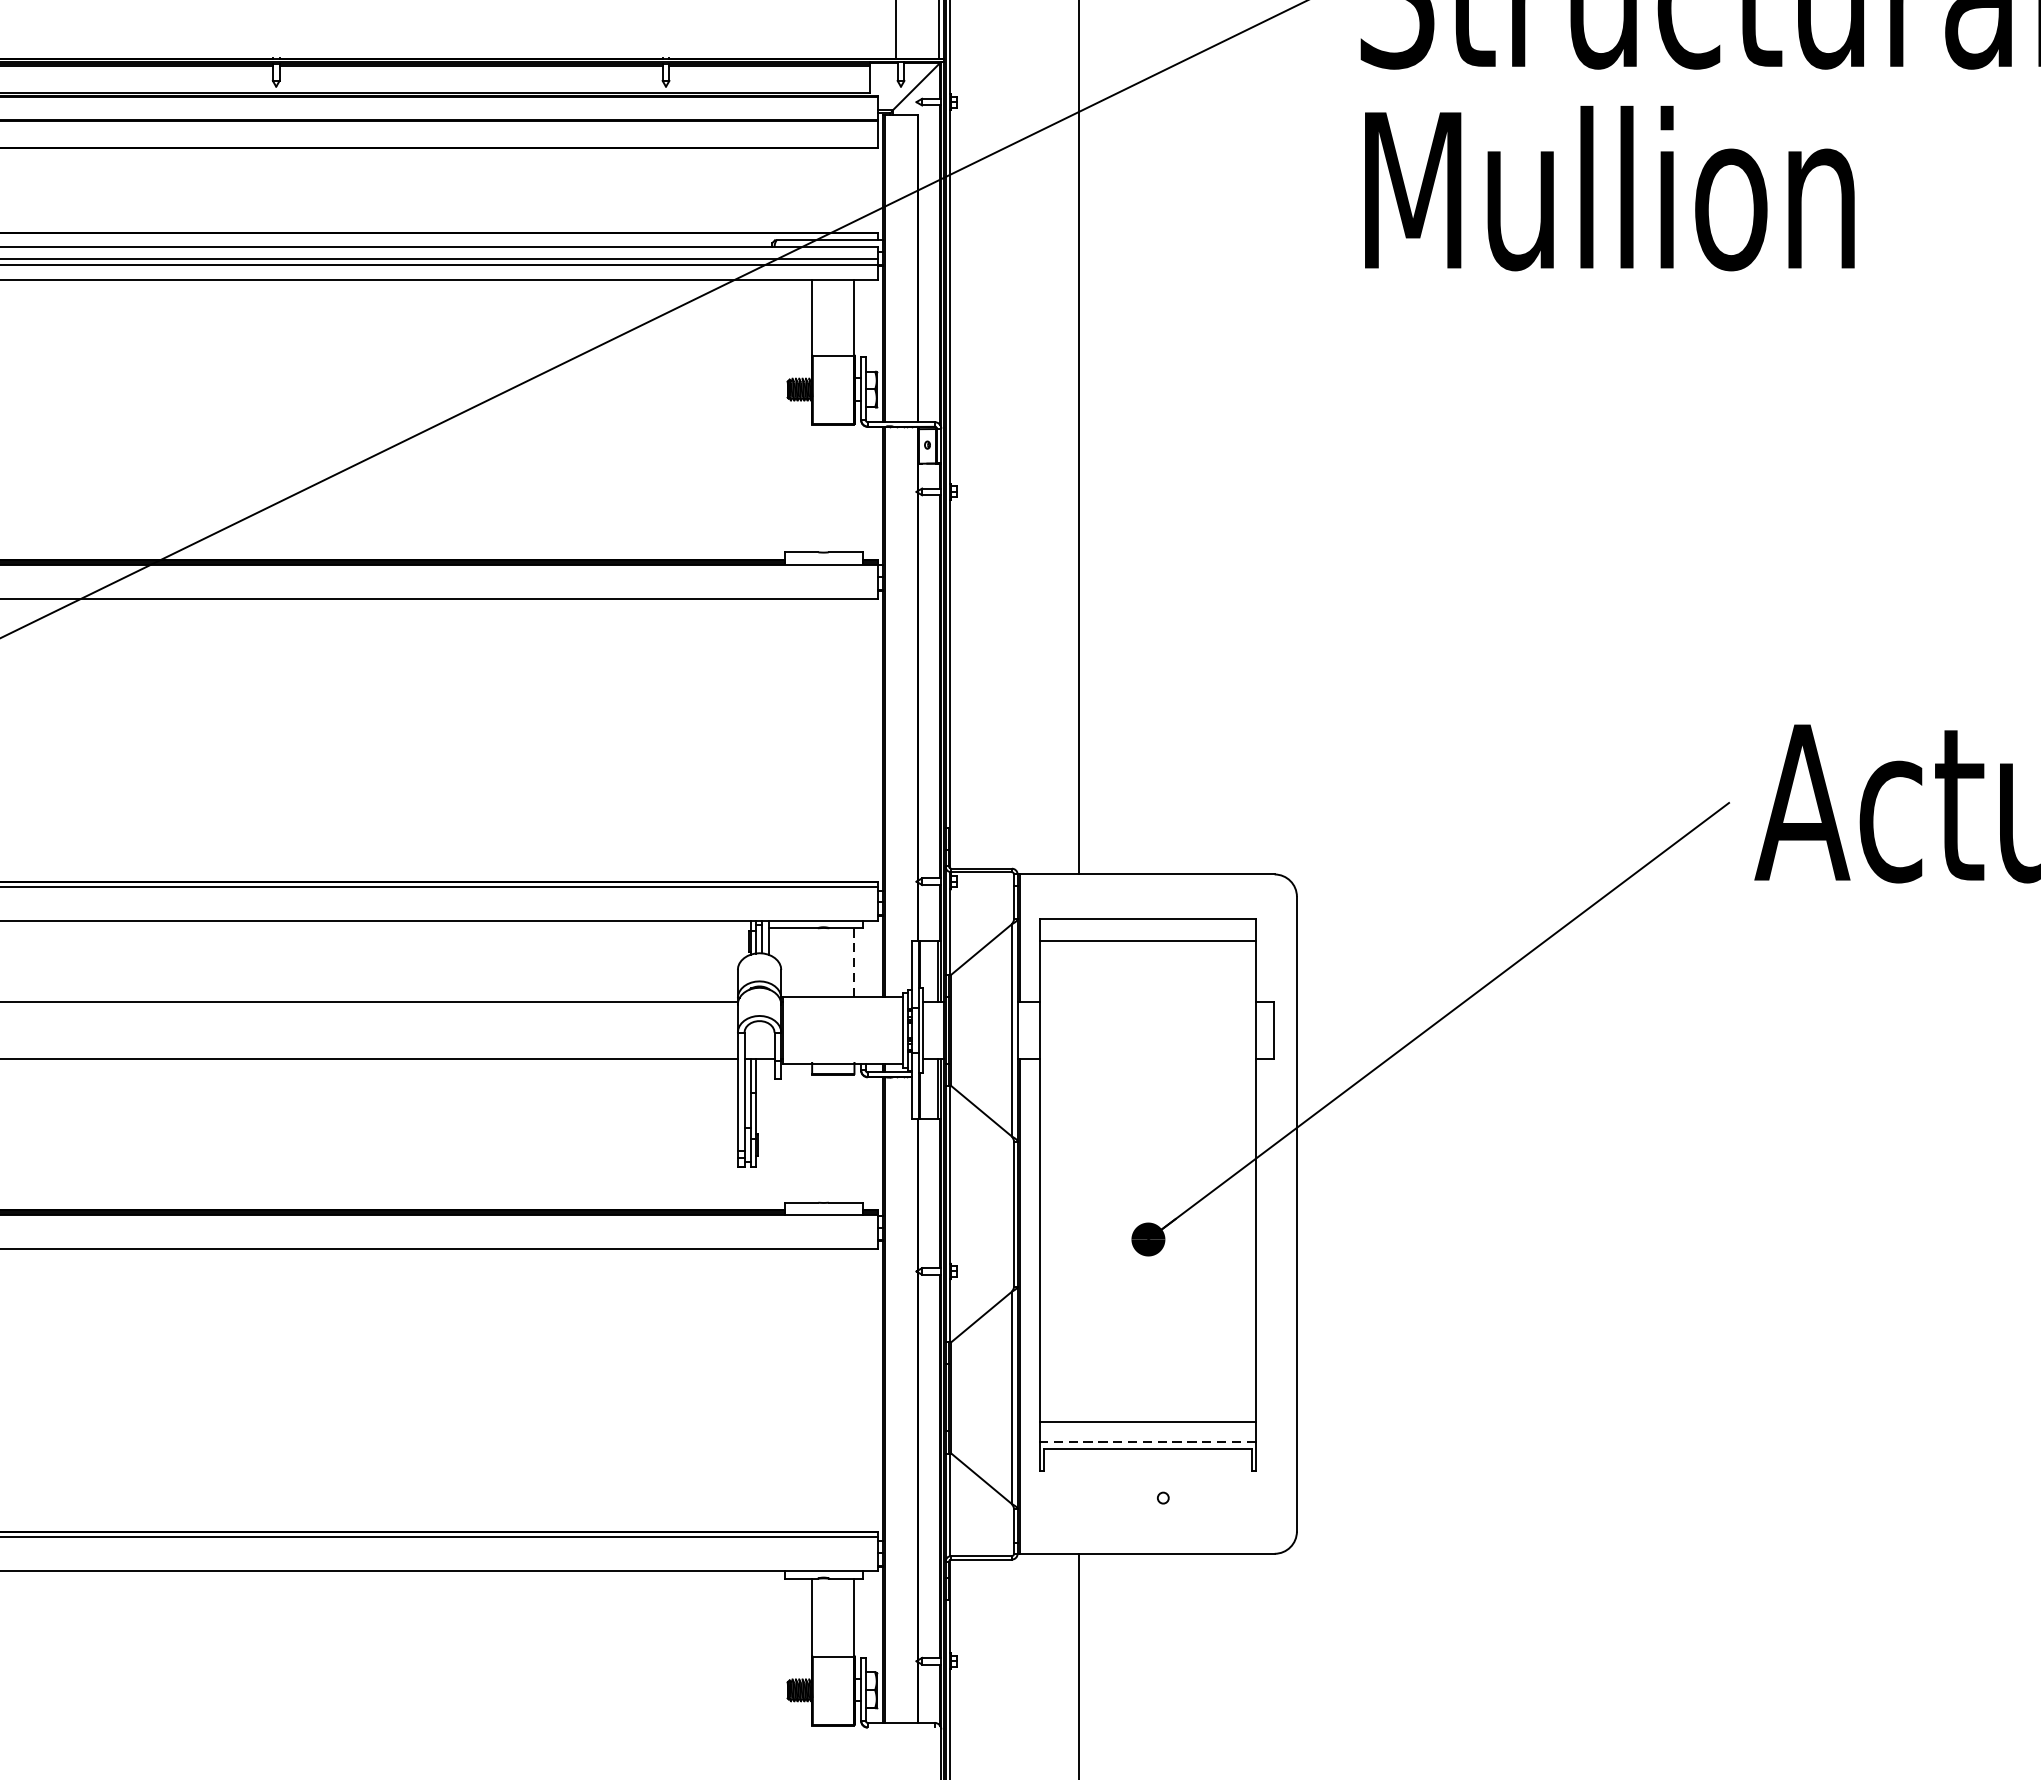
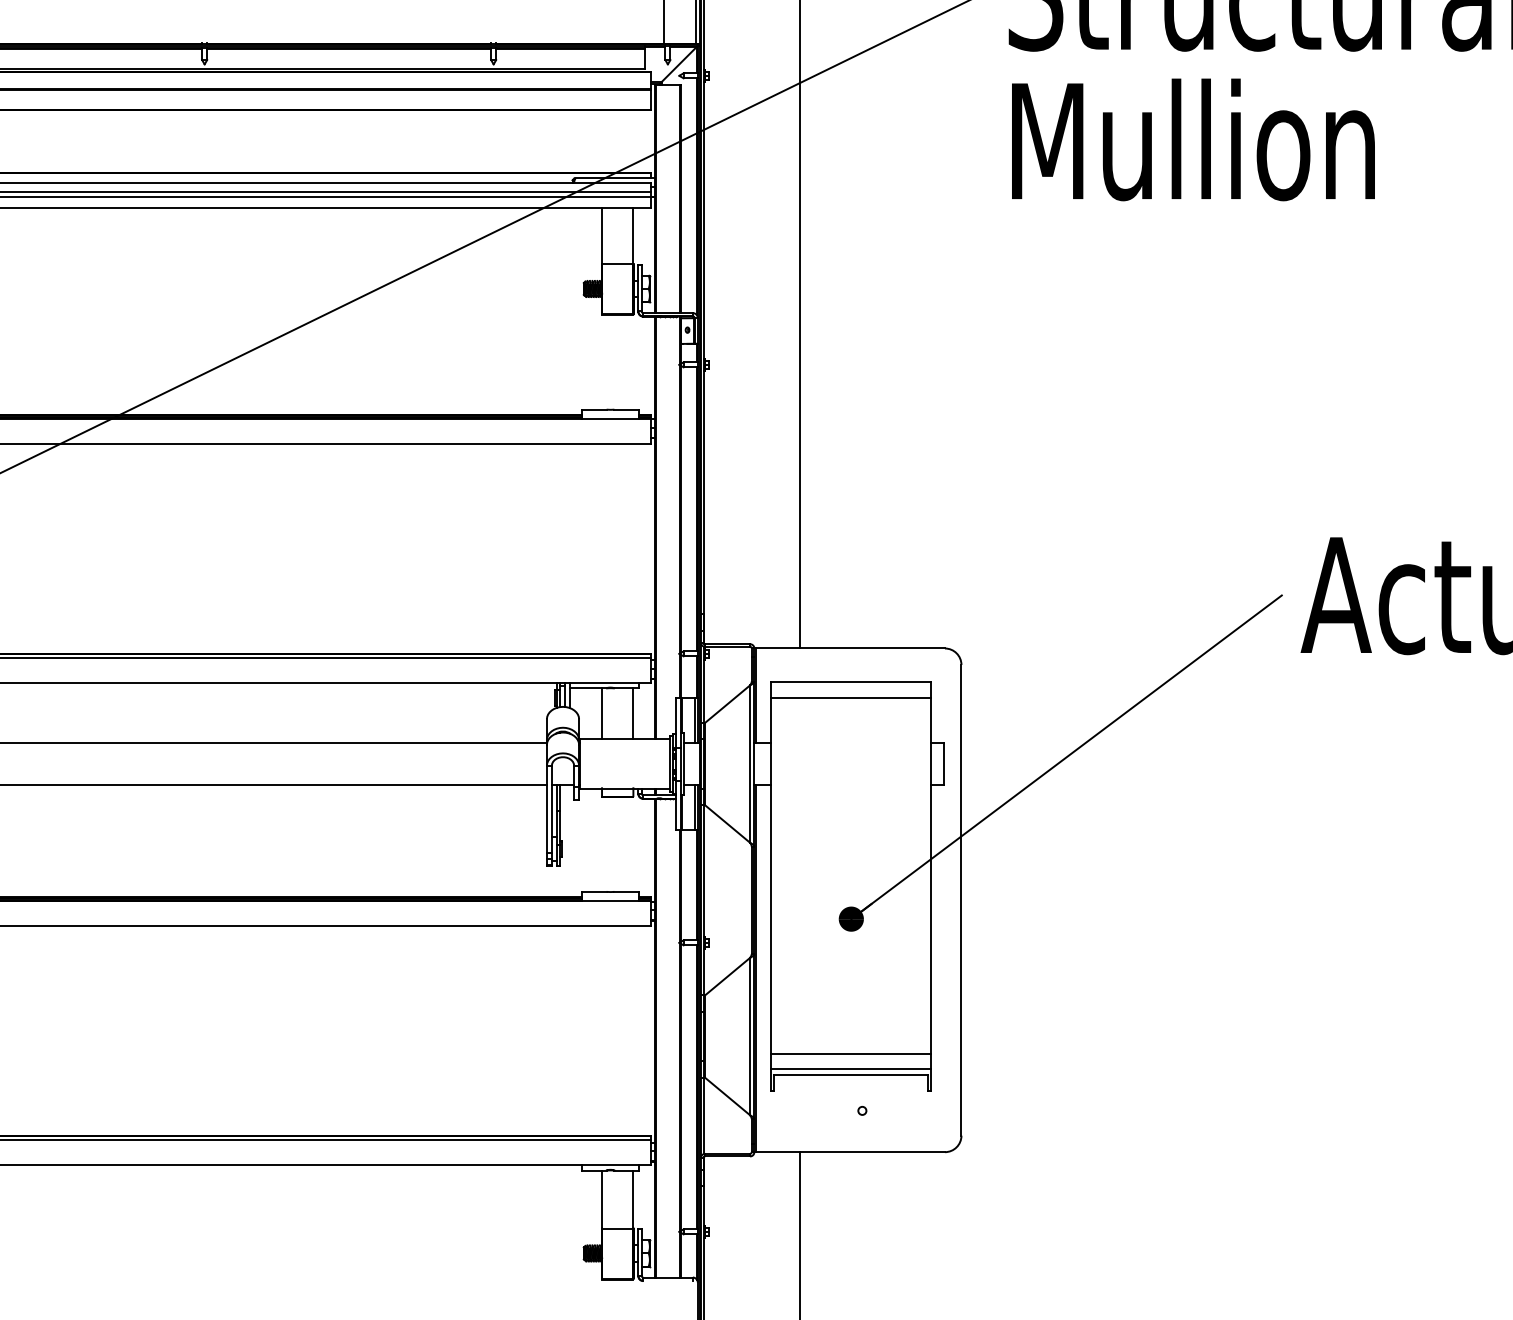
line: (812, 962) -> (602, 713), added
line: (854, 962) -> (633, 713), dashed -> solid
line: (1147, 1440) -> (850, 1068), dashed -> solid

